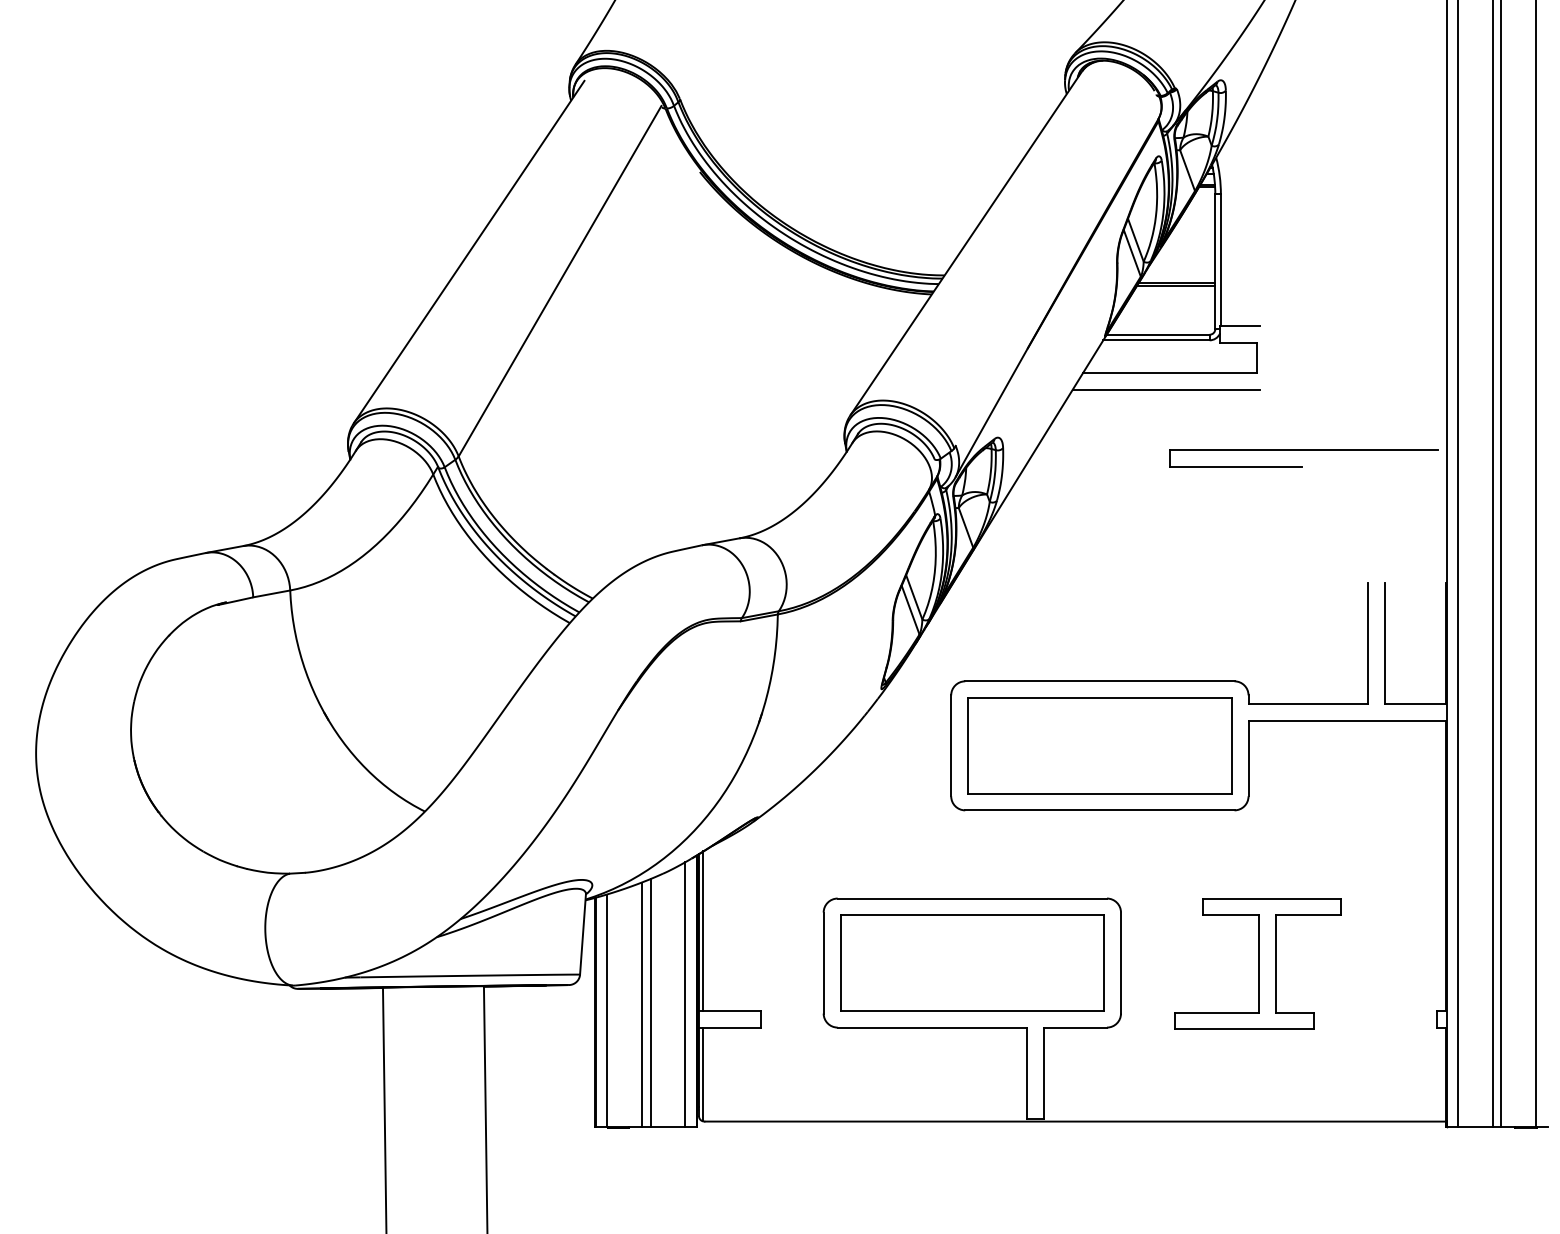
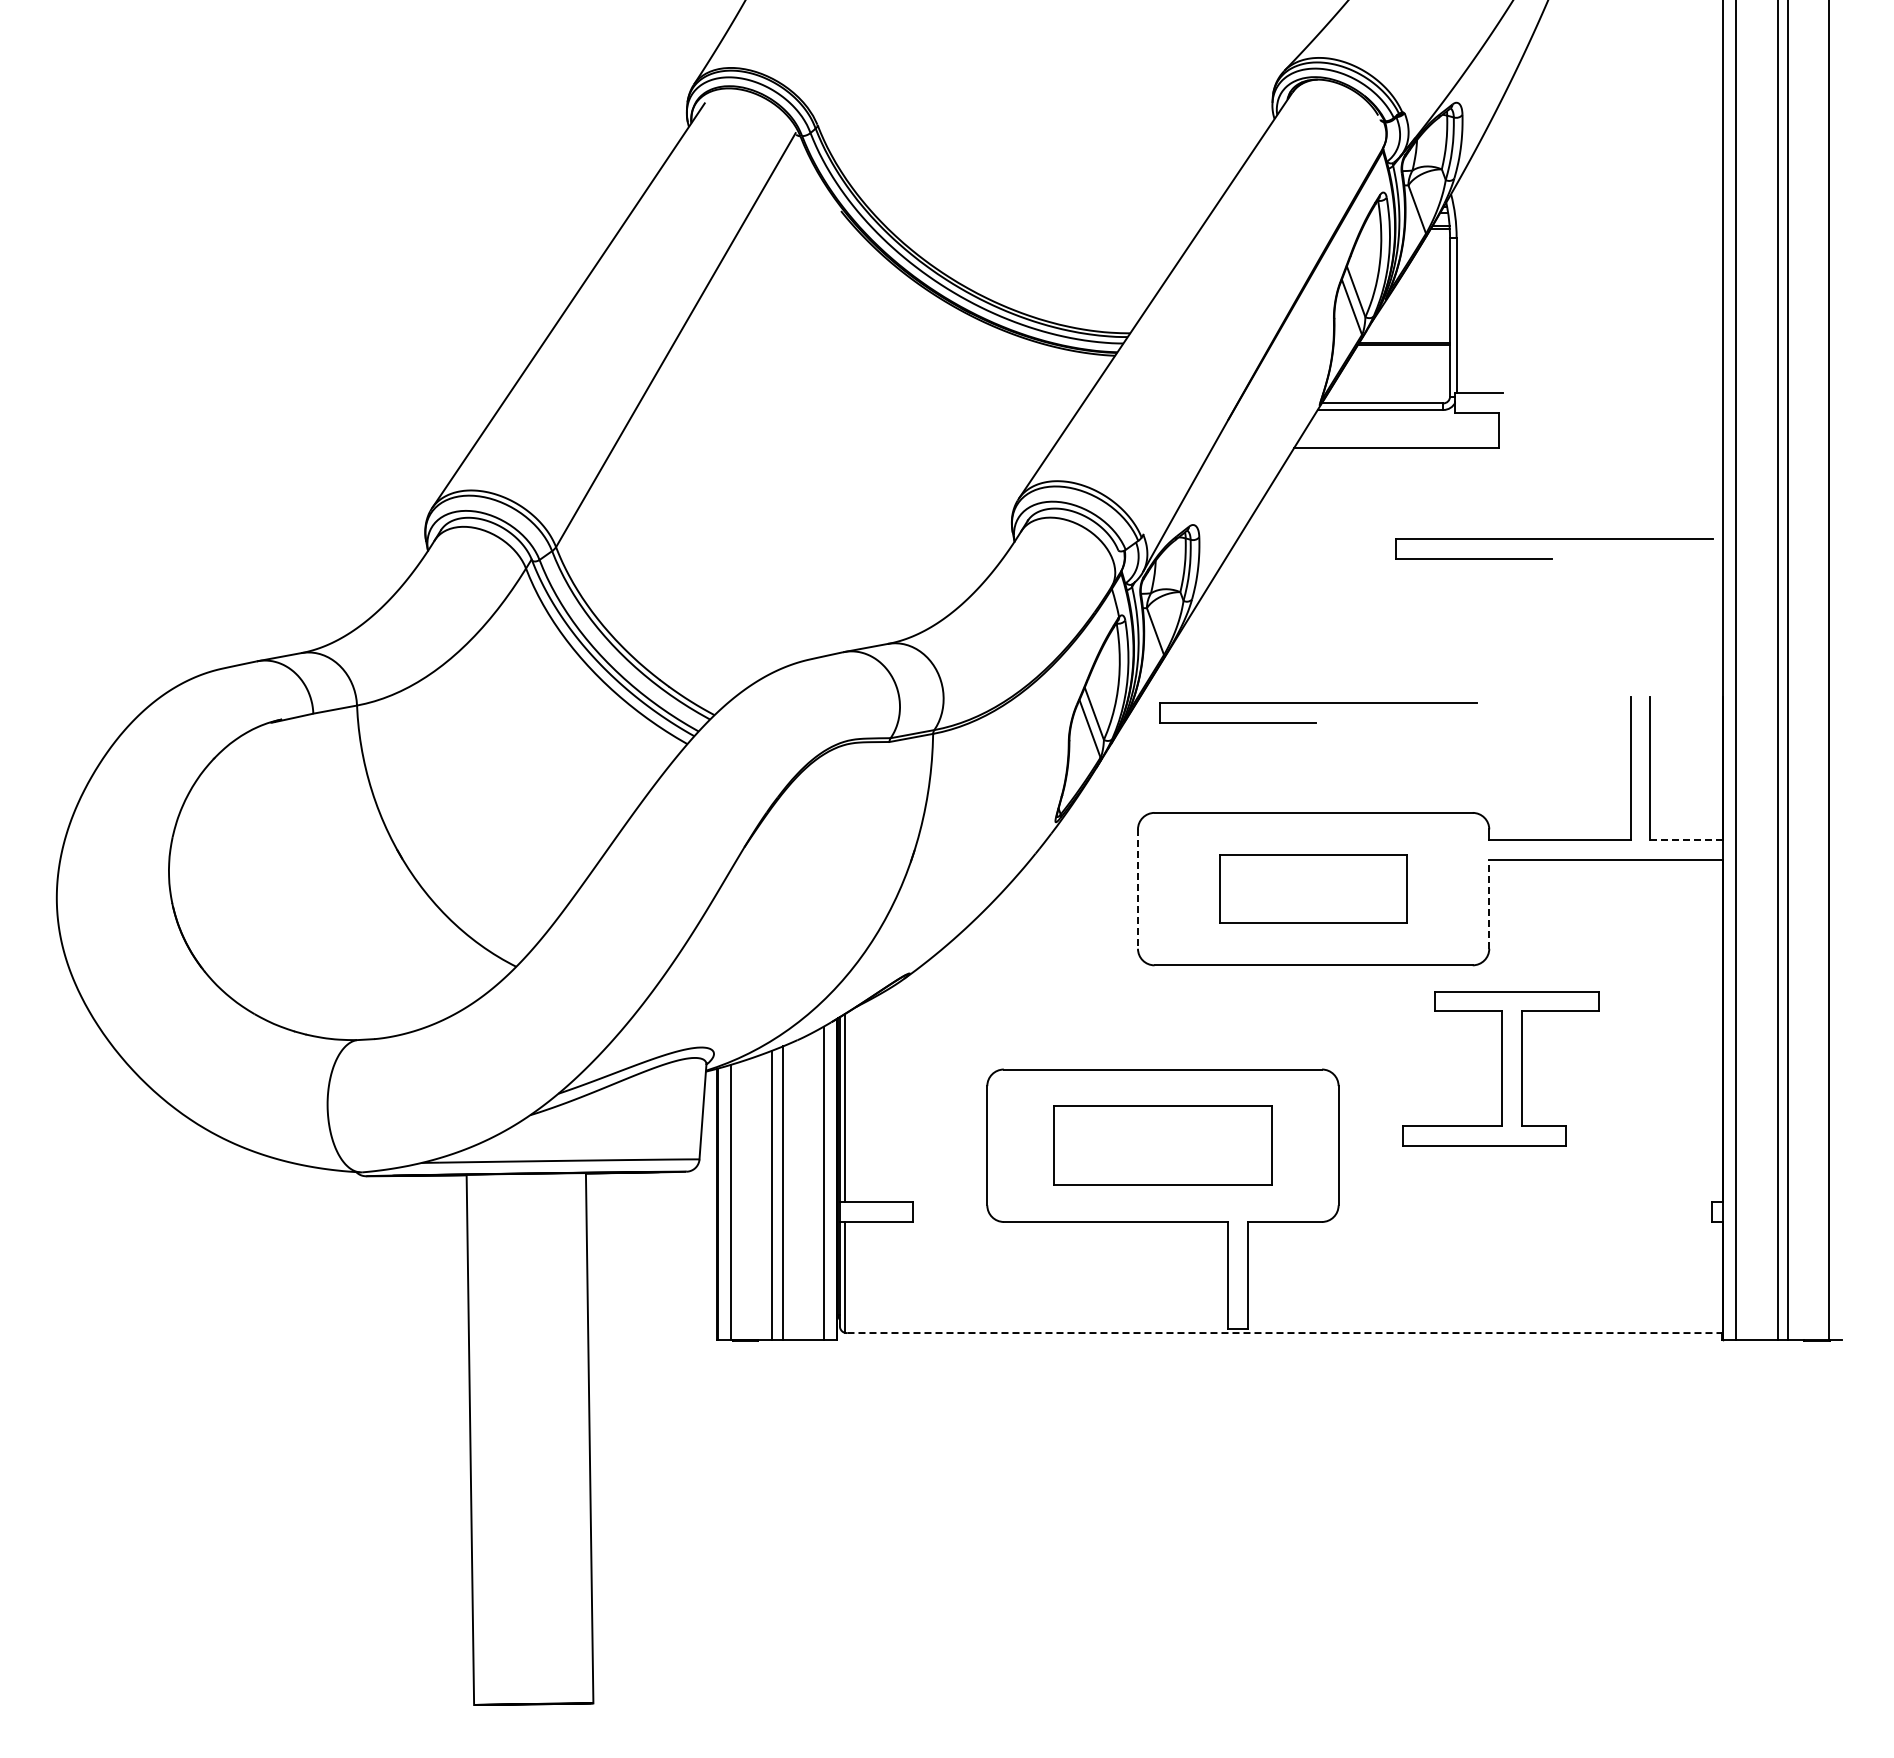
line: (1165, 389) -> (1391, 468), removed
part: (1103, 588) -> (1318, 703), added
line: (1415, 703) -> (1686, 839), solid -> dashed
part: (1099, 745) -> (1313, 888), size x0.6
line: (950, 746) -> (1137, 889), solid -> dashed
line: (1248, 758) -> (1489, 903), solid -> dashed
part: (971, 962) -> (1162, 1145), size x0.7
part: (1258, 963) -> (1500, 1068), moved
line: (1076, 1121) -> (1285, 1333), solid -> dashed

